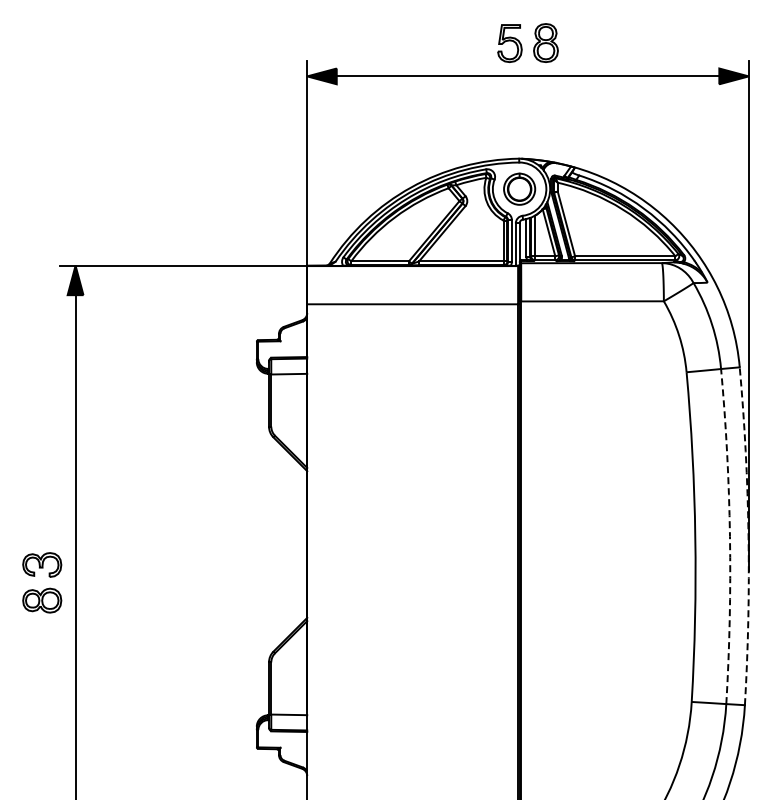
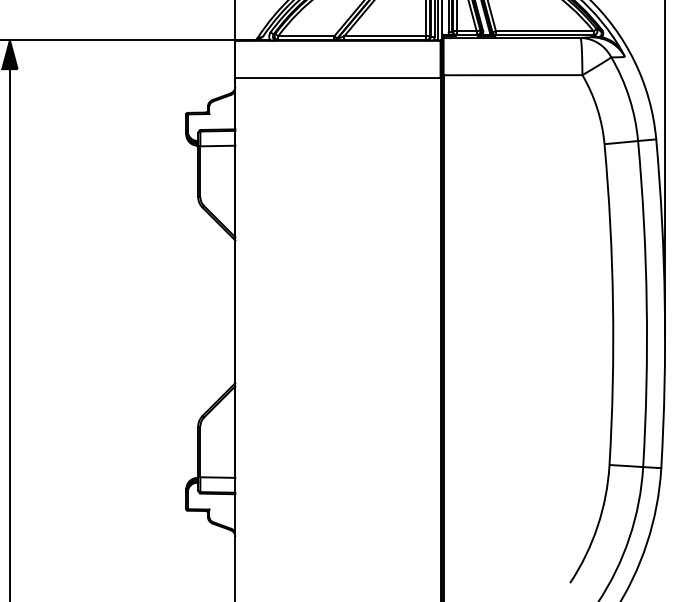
arc: (729, 536) -> (646, 303), dashed -> solid
arc: (748, 536) -> (664, 303), dashed -> solid

